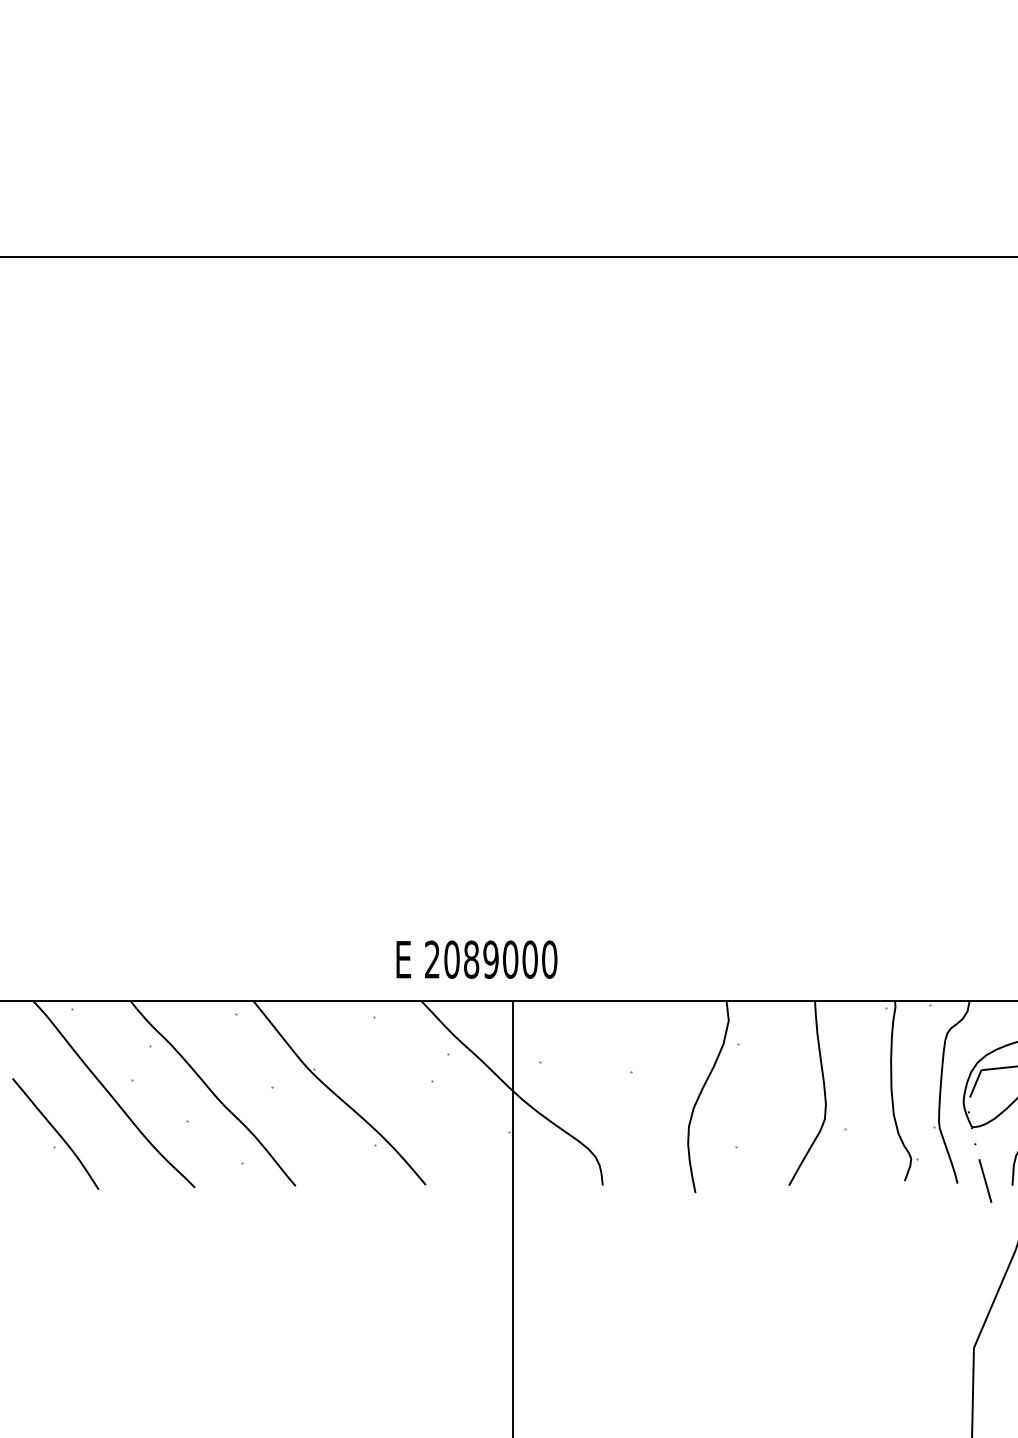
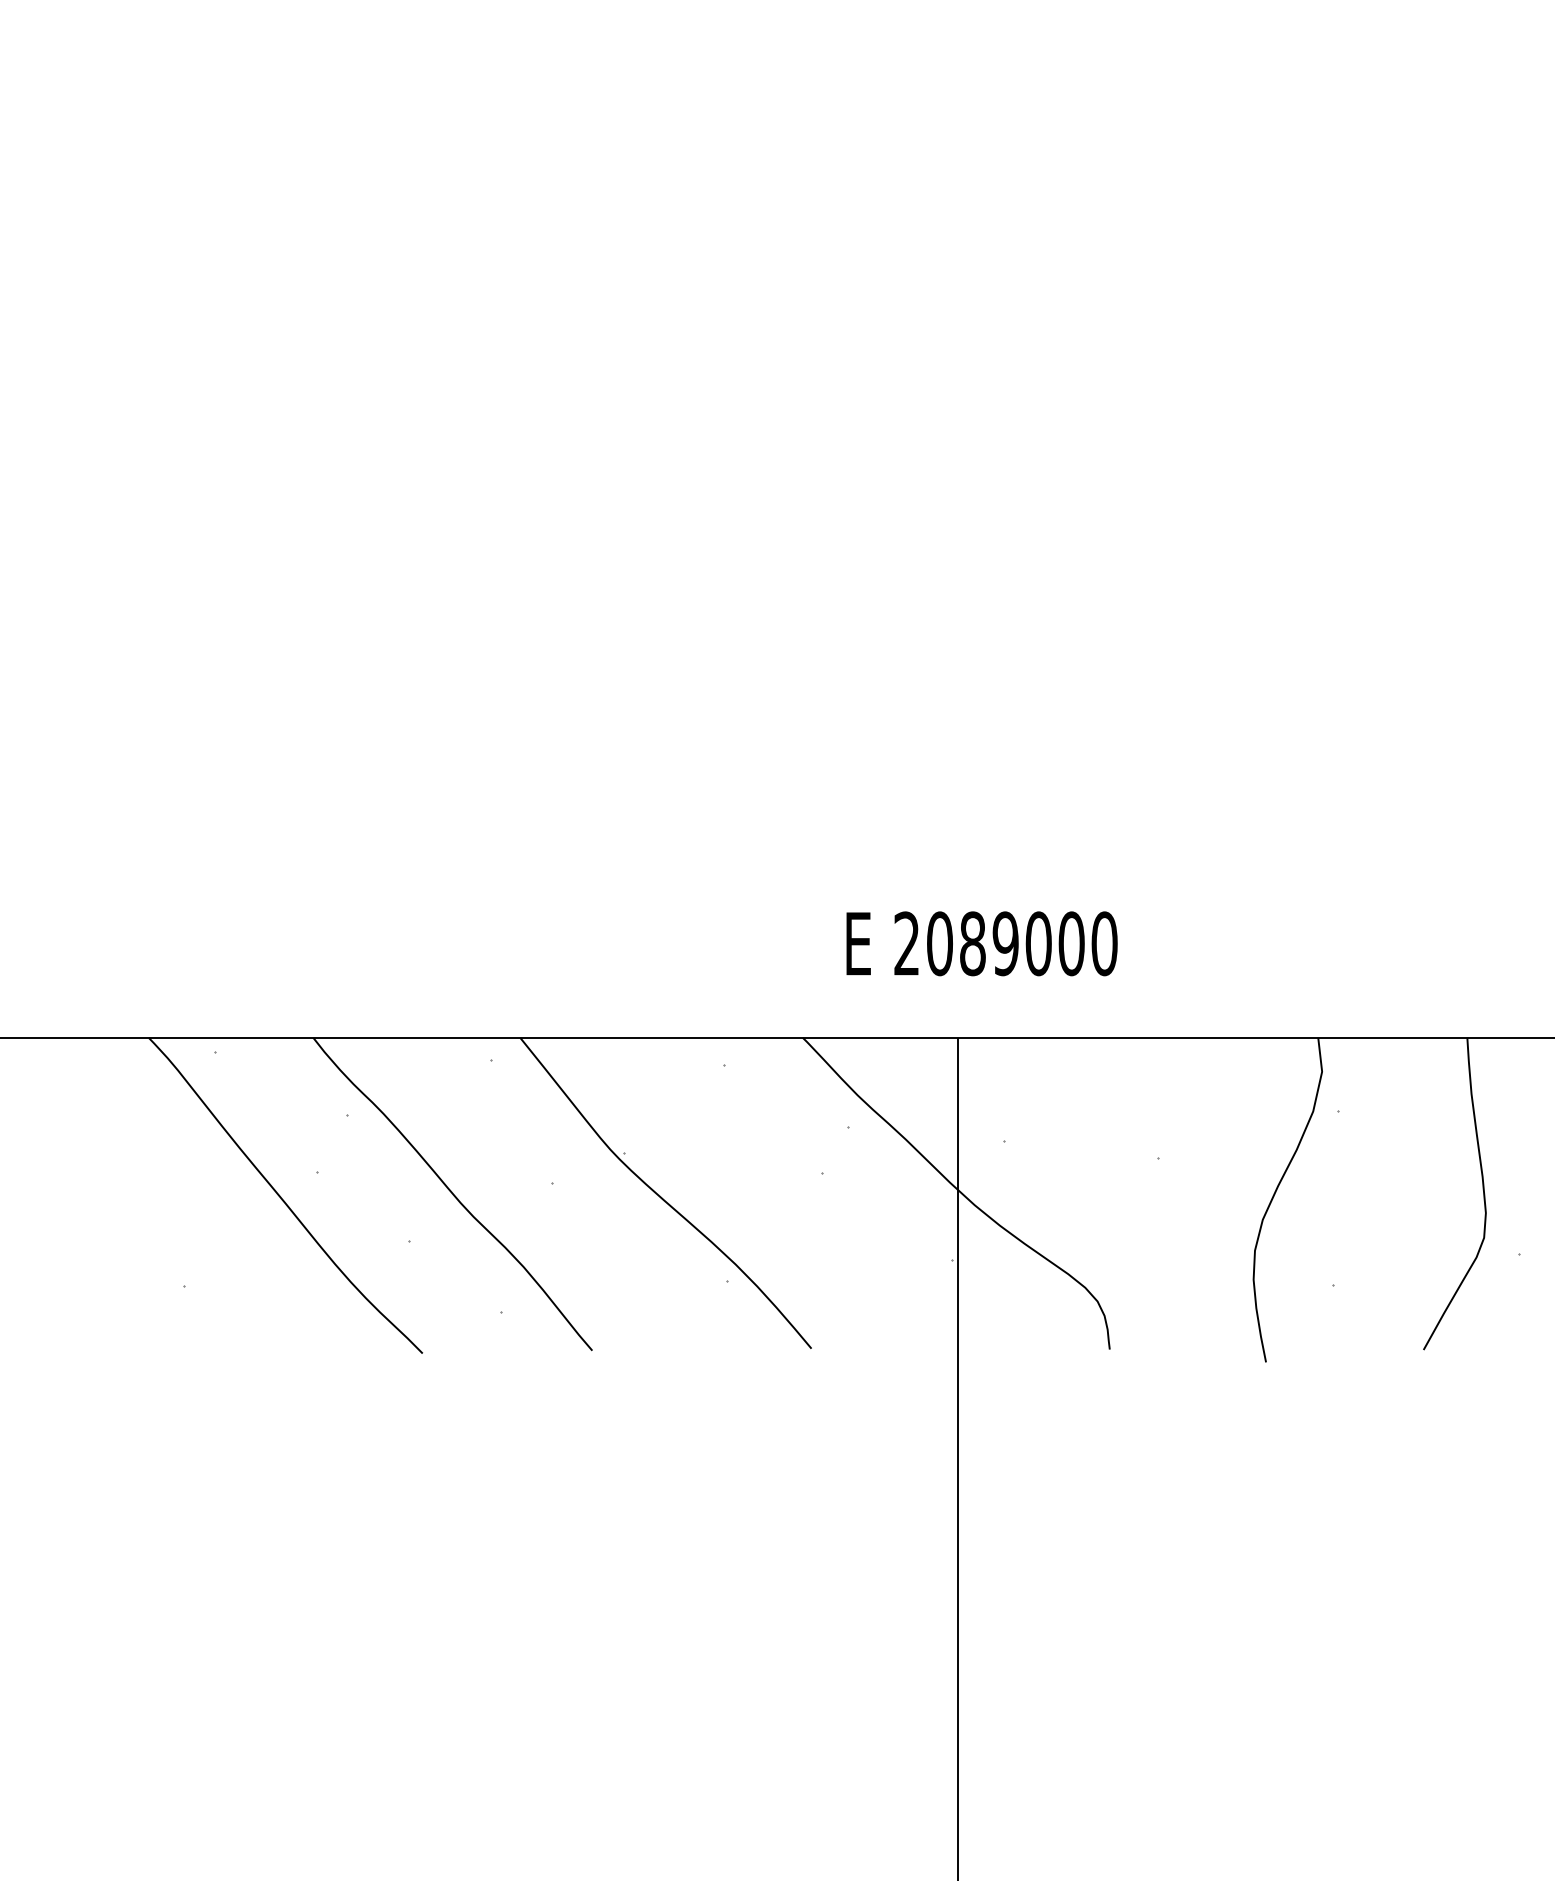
text: (476, 959) -> (981, 943), moved
curve: (56, 1132) -> (189, 1260), removed

